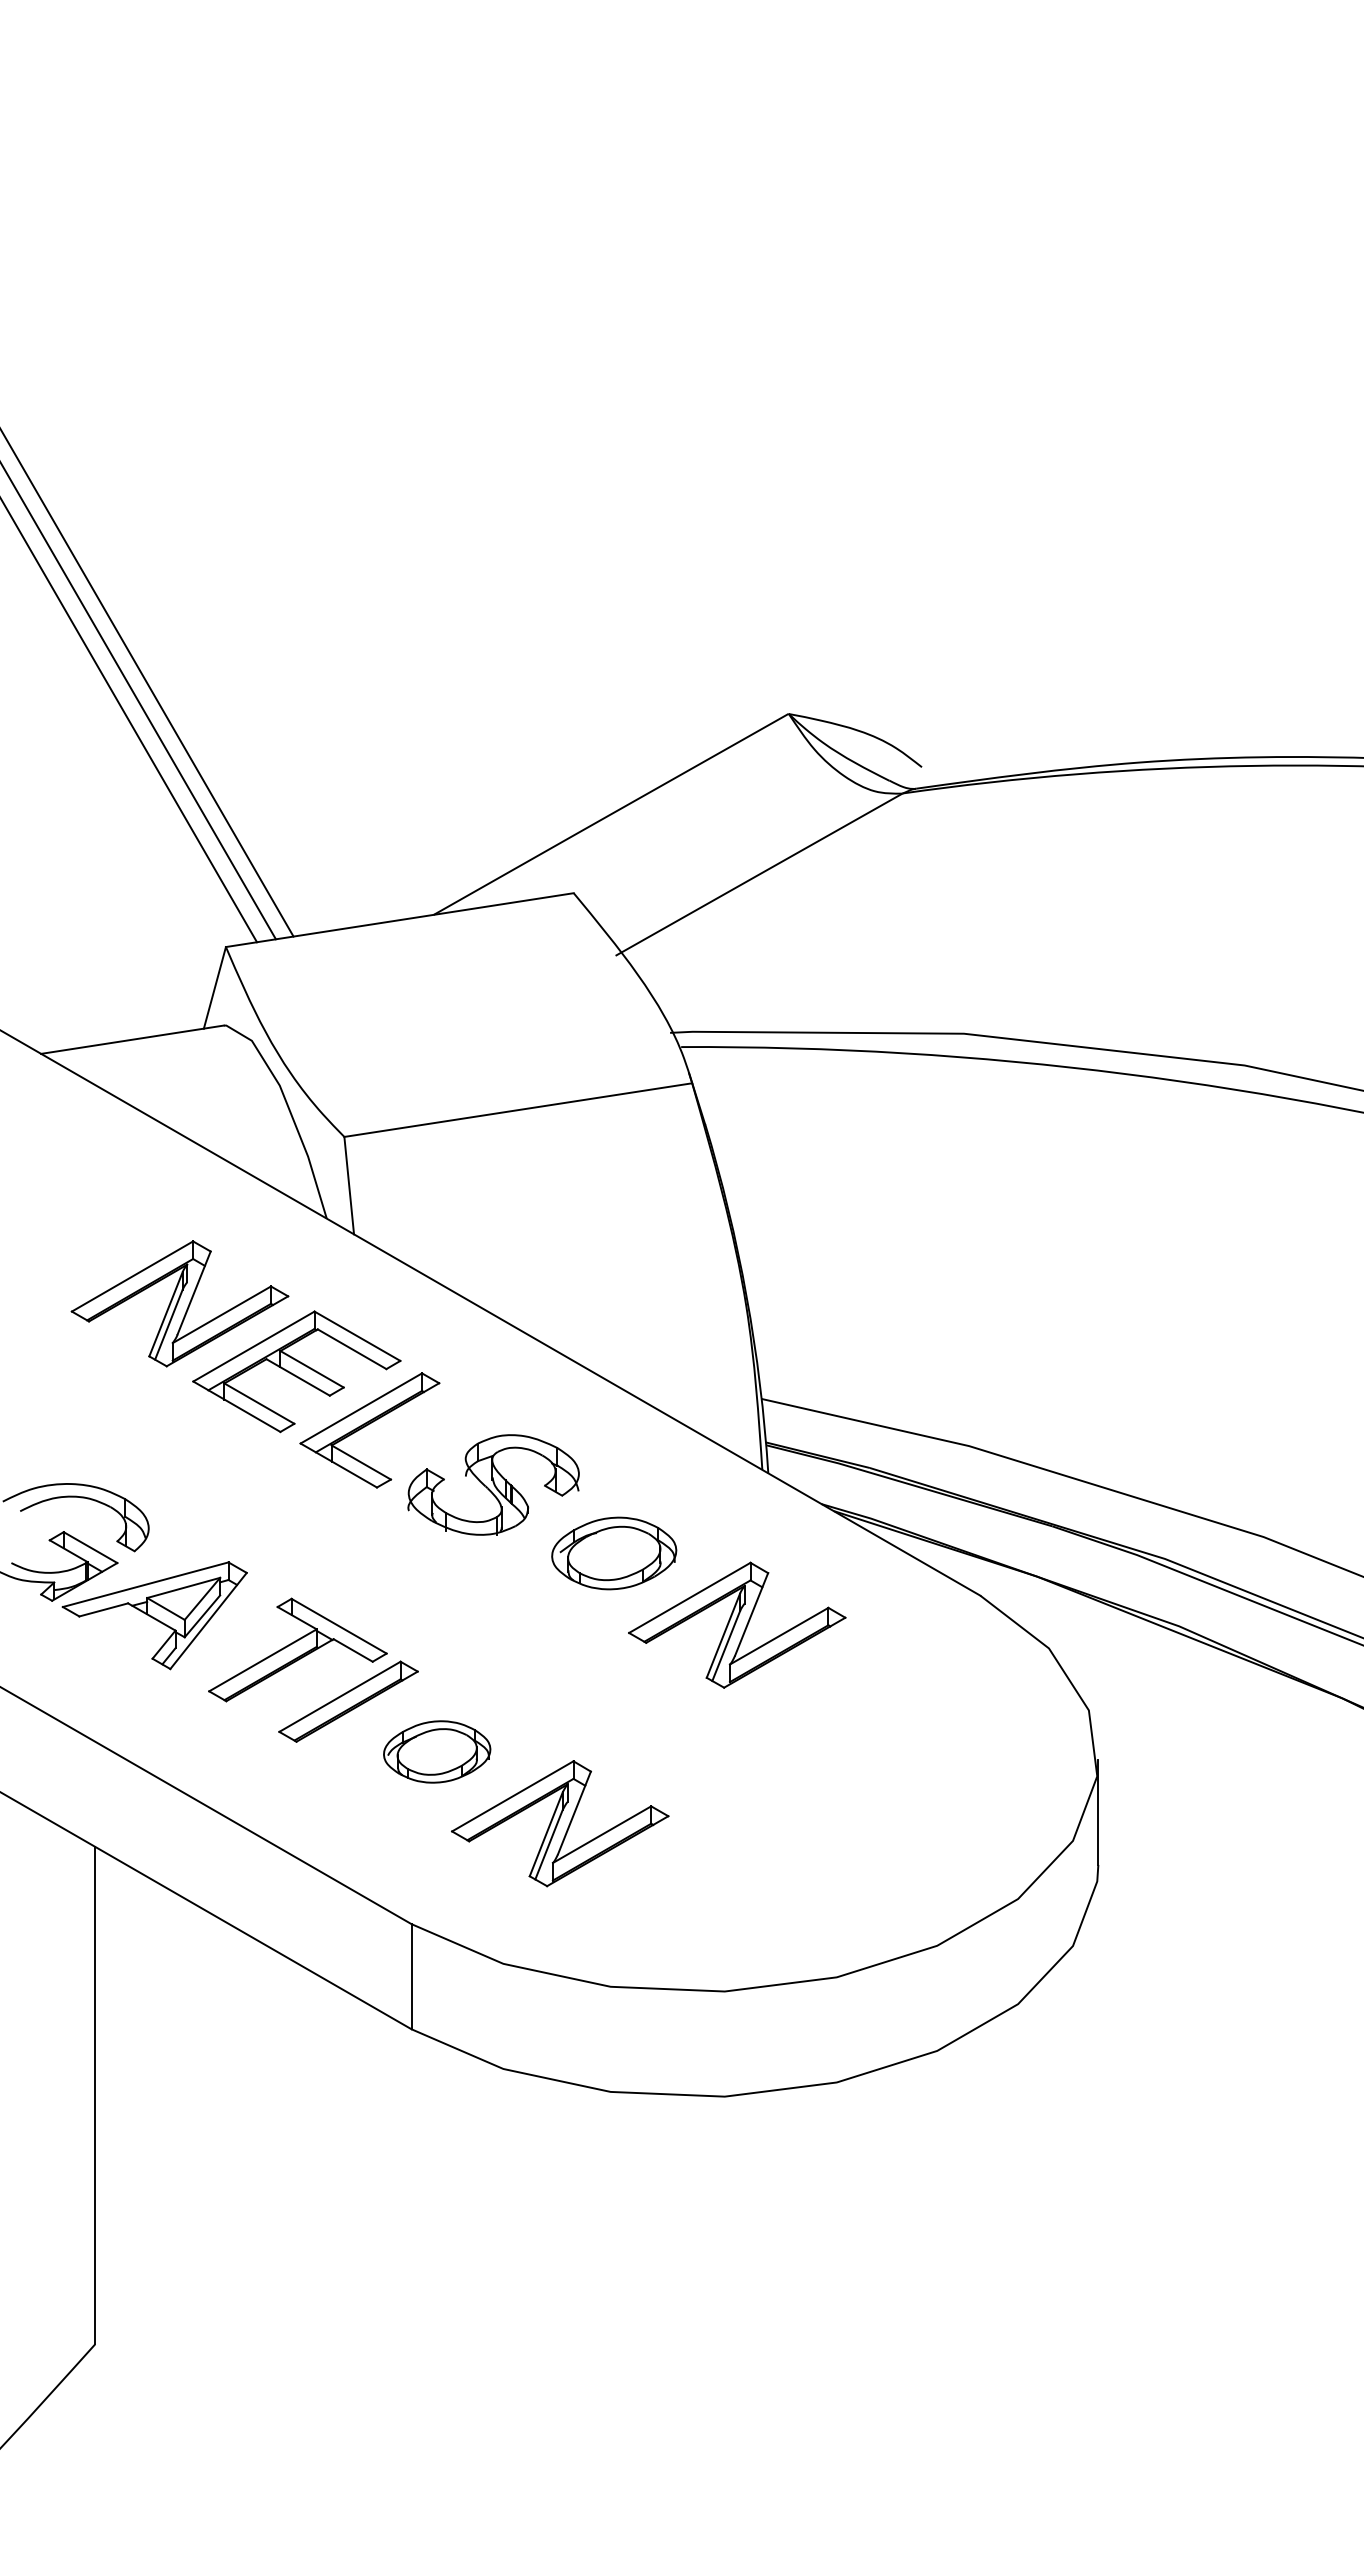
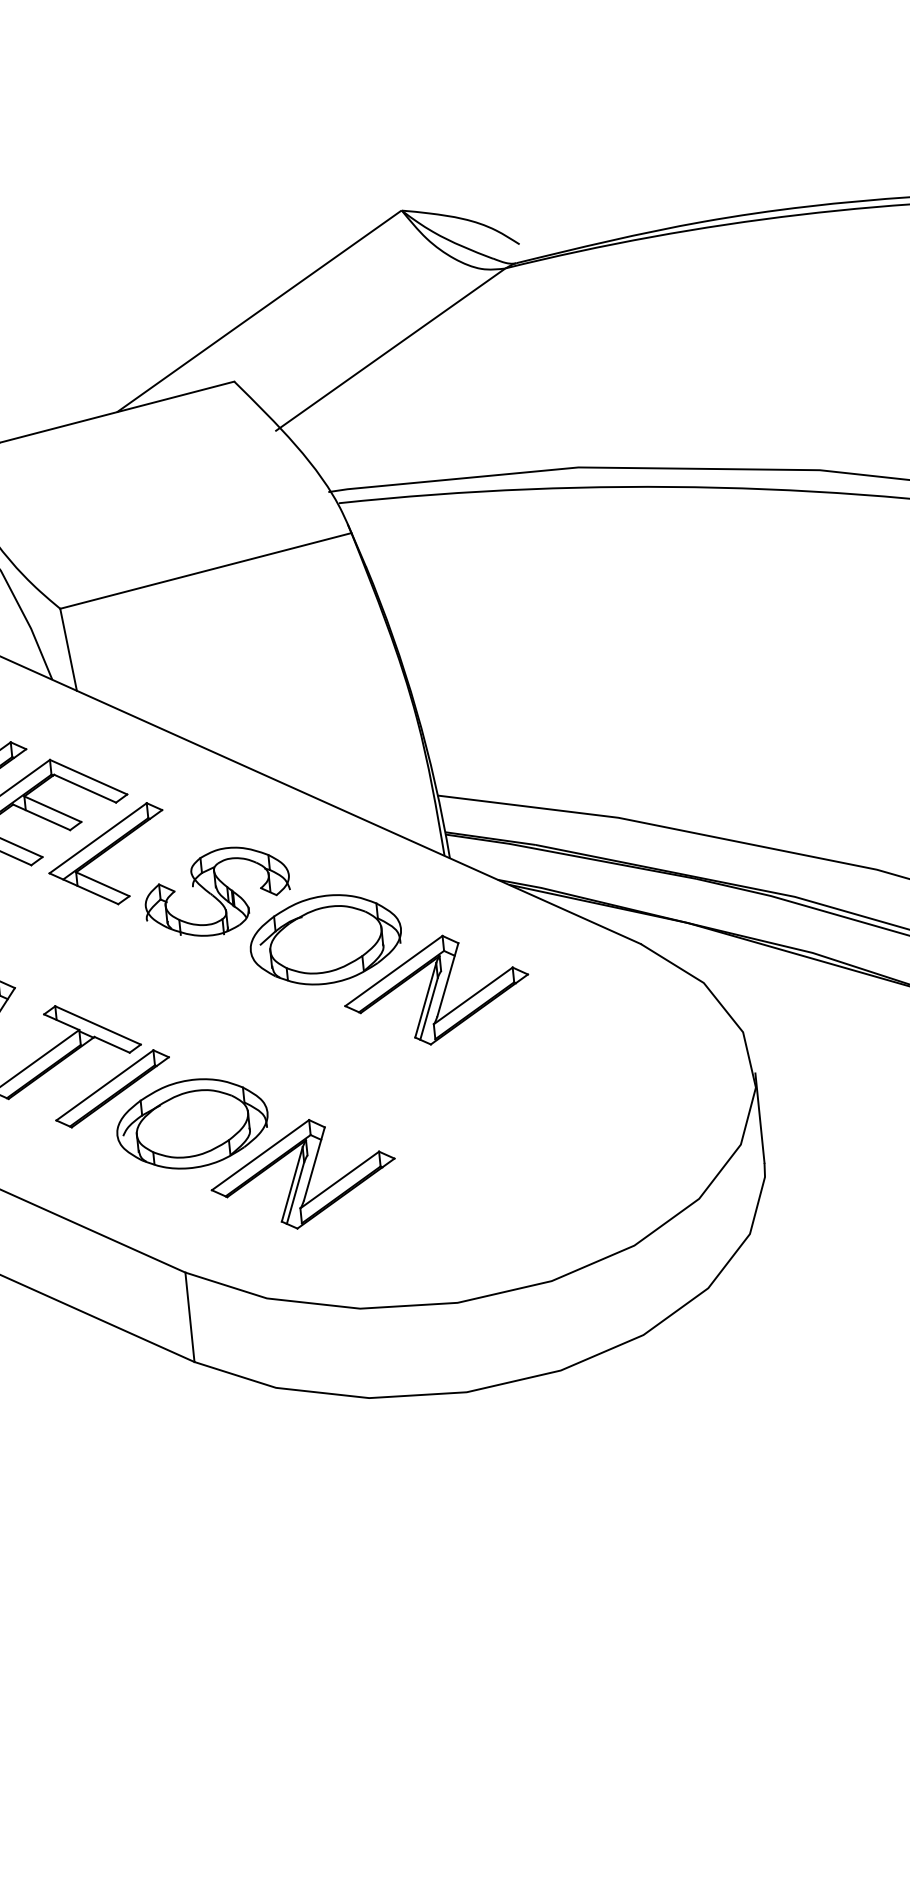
part: (613, 1553) -> (325, 939), size x1.43
part: (436, 1751) -> (191, 1123), size x1.67

